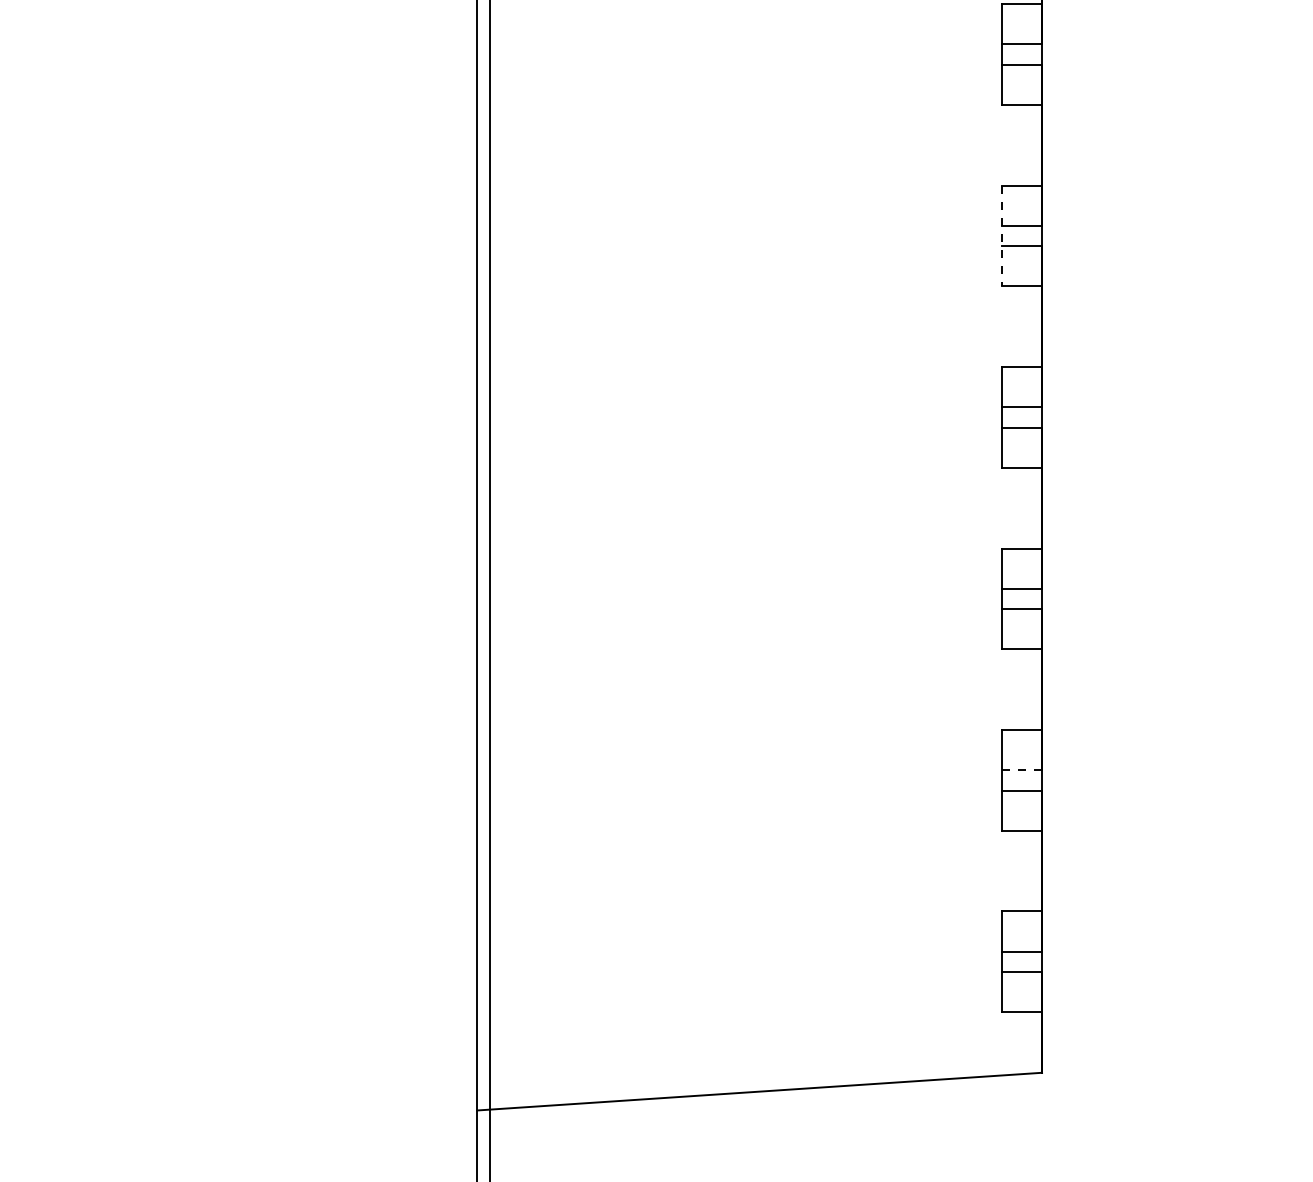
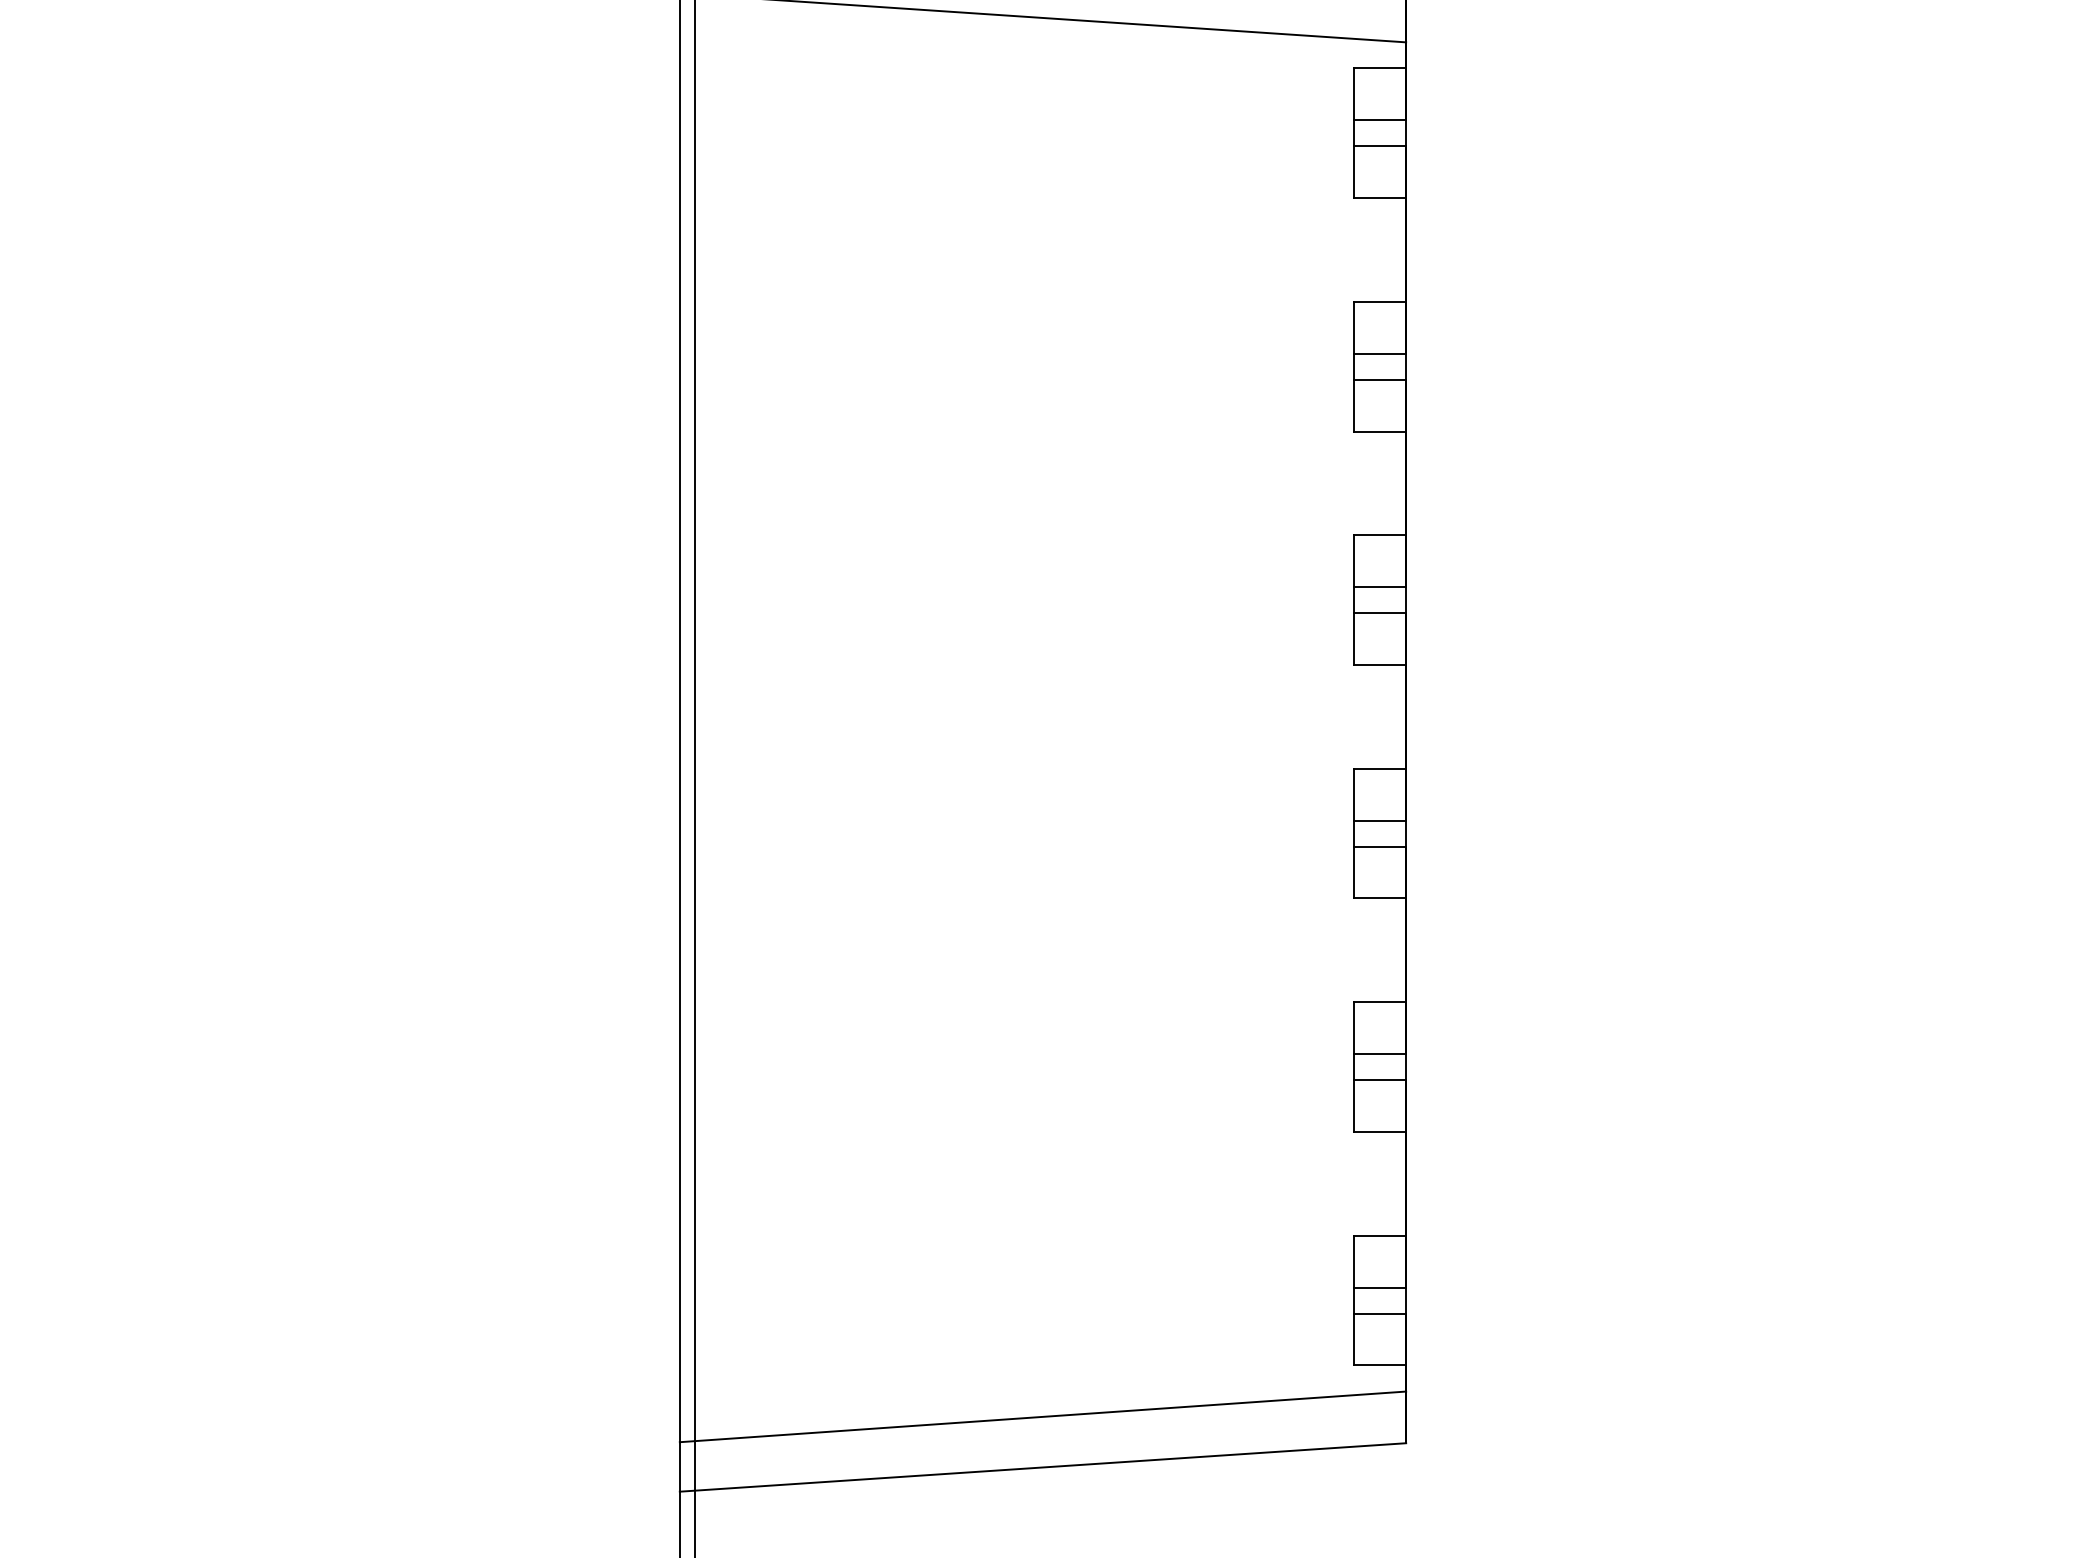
line: (1001, 235) -> (1354, 366), dashed -> solid
line: (1022, 770) -> (1380, 1054), dashed -> solid
line: (759, 1052) -> (1042, 1416), added

